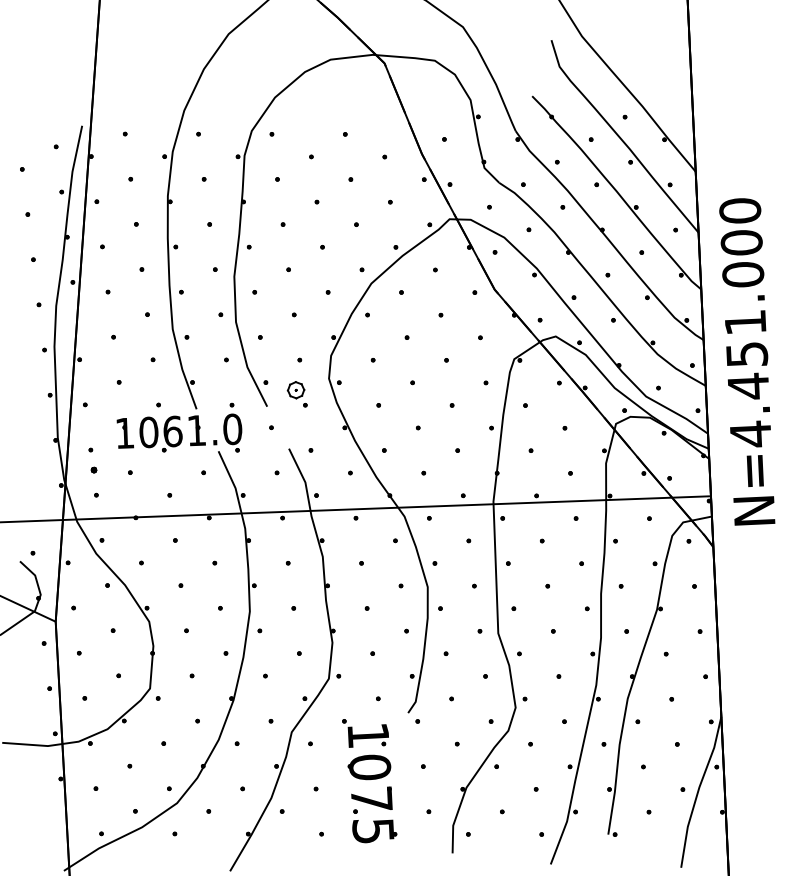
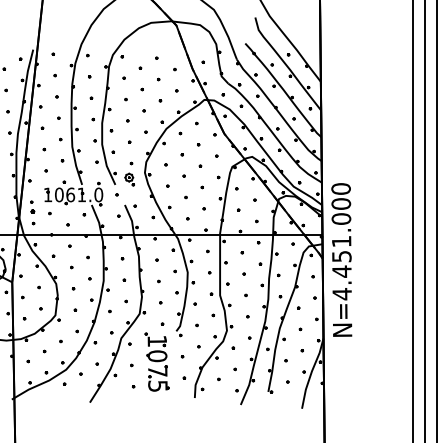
text: (746, 360) -> (341, 259), moved

